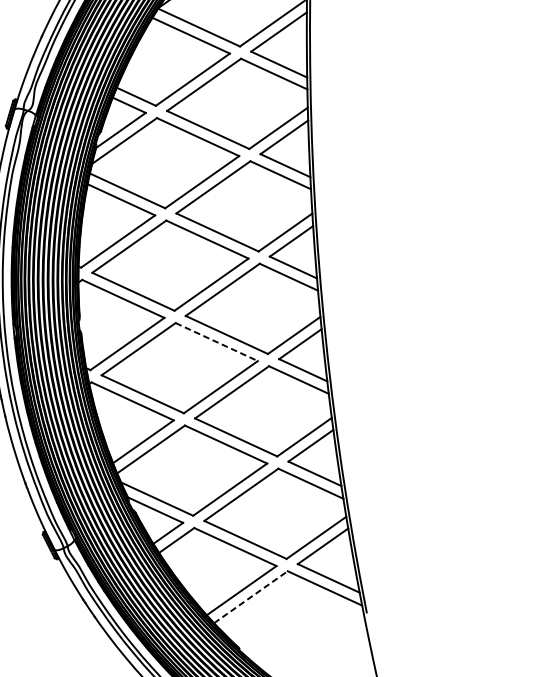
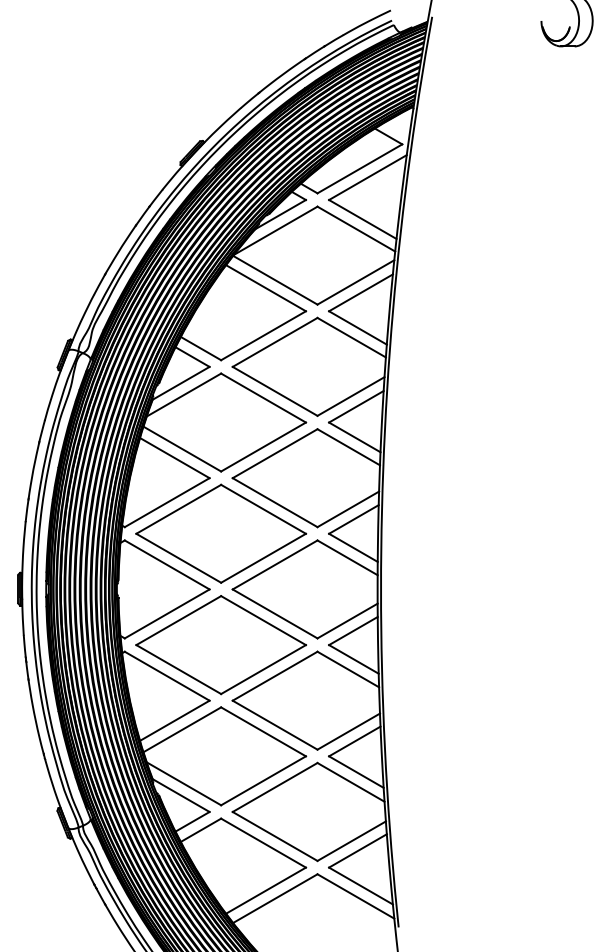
line: (216, 341) -> (263, 620), dashed -> solid
line: (251, 597) -> (275, 898), dashed -> solid

